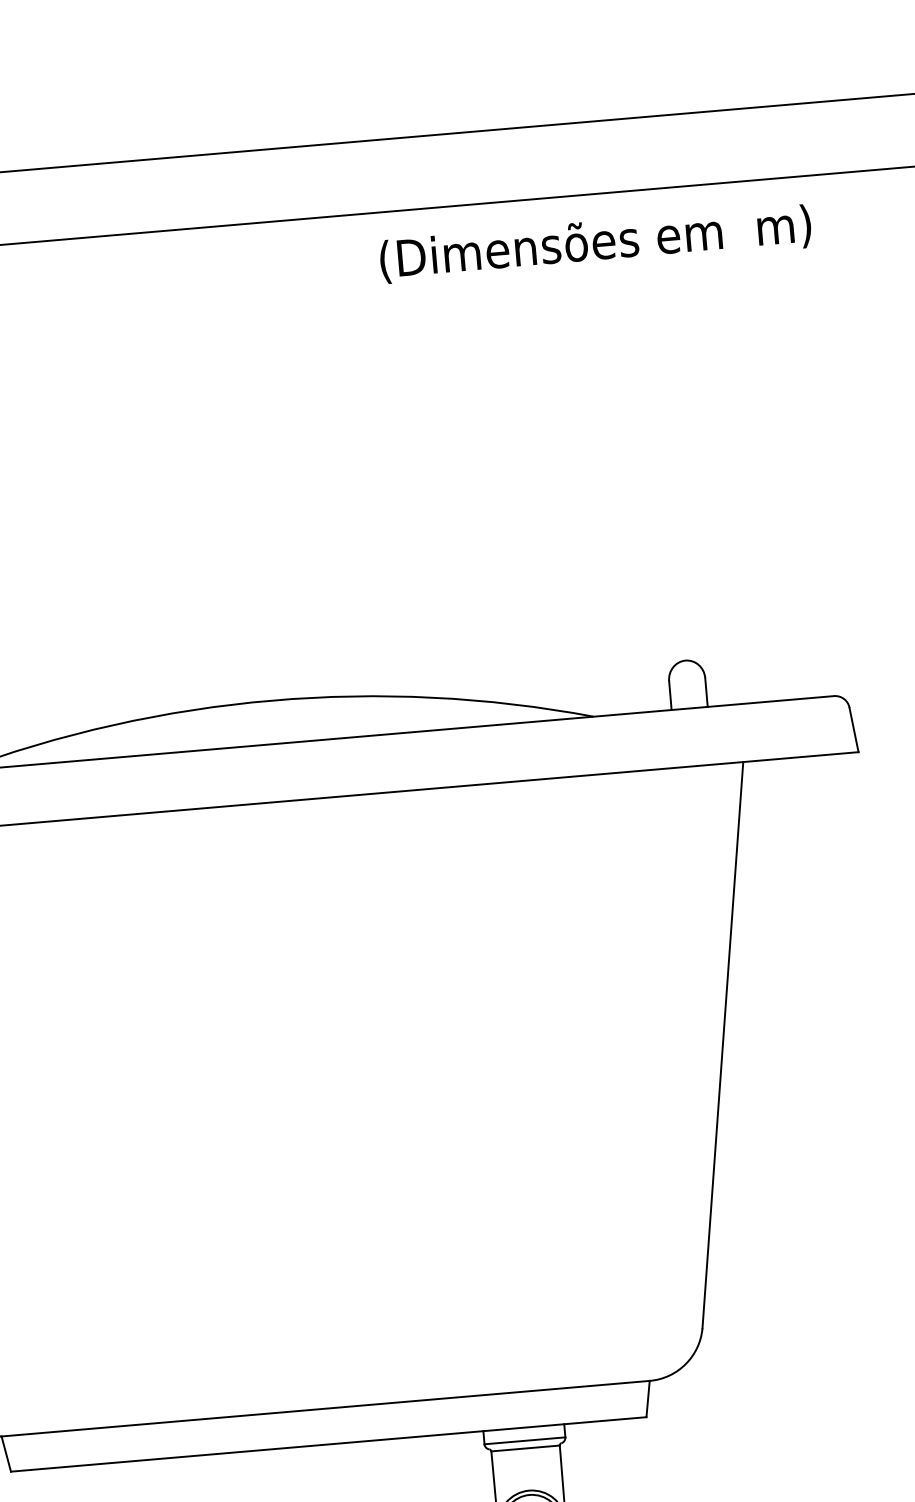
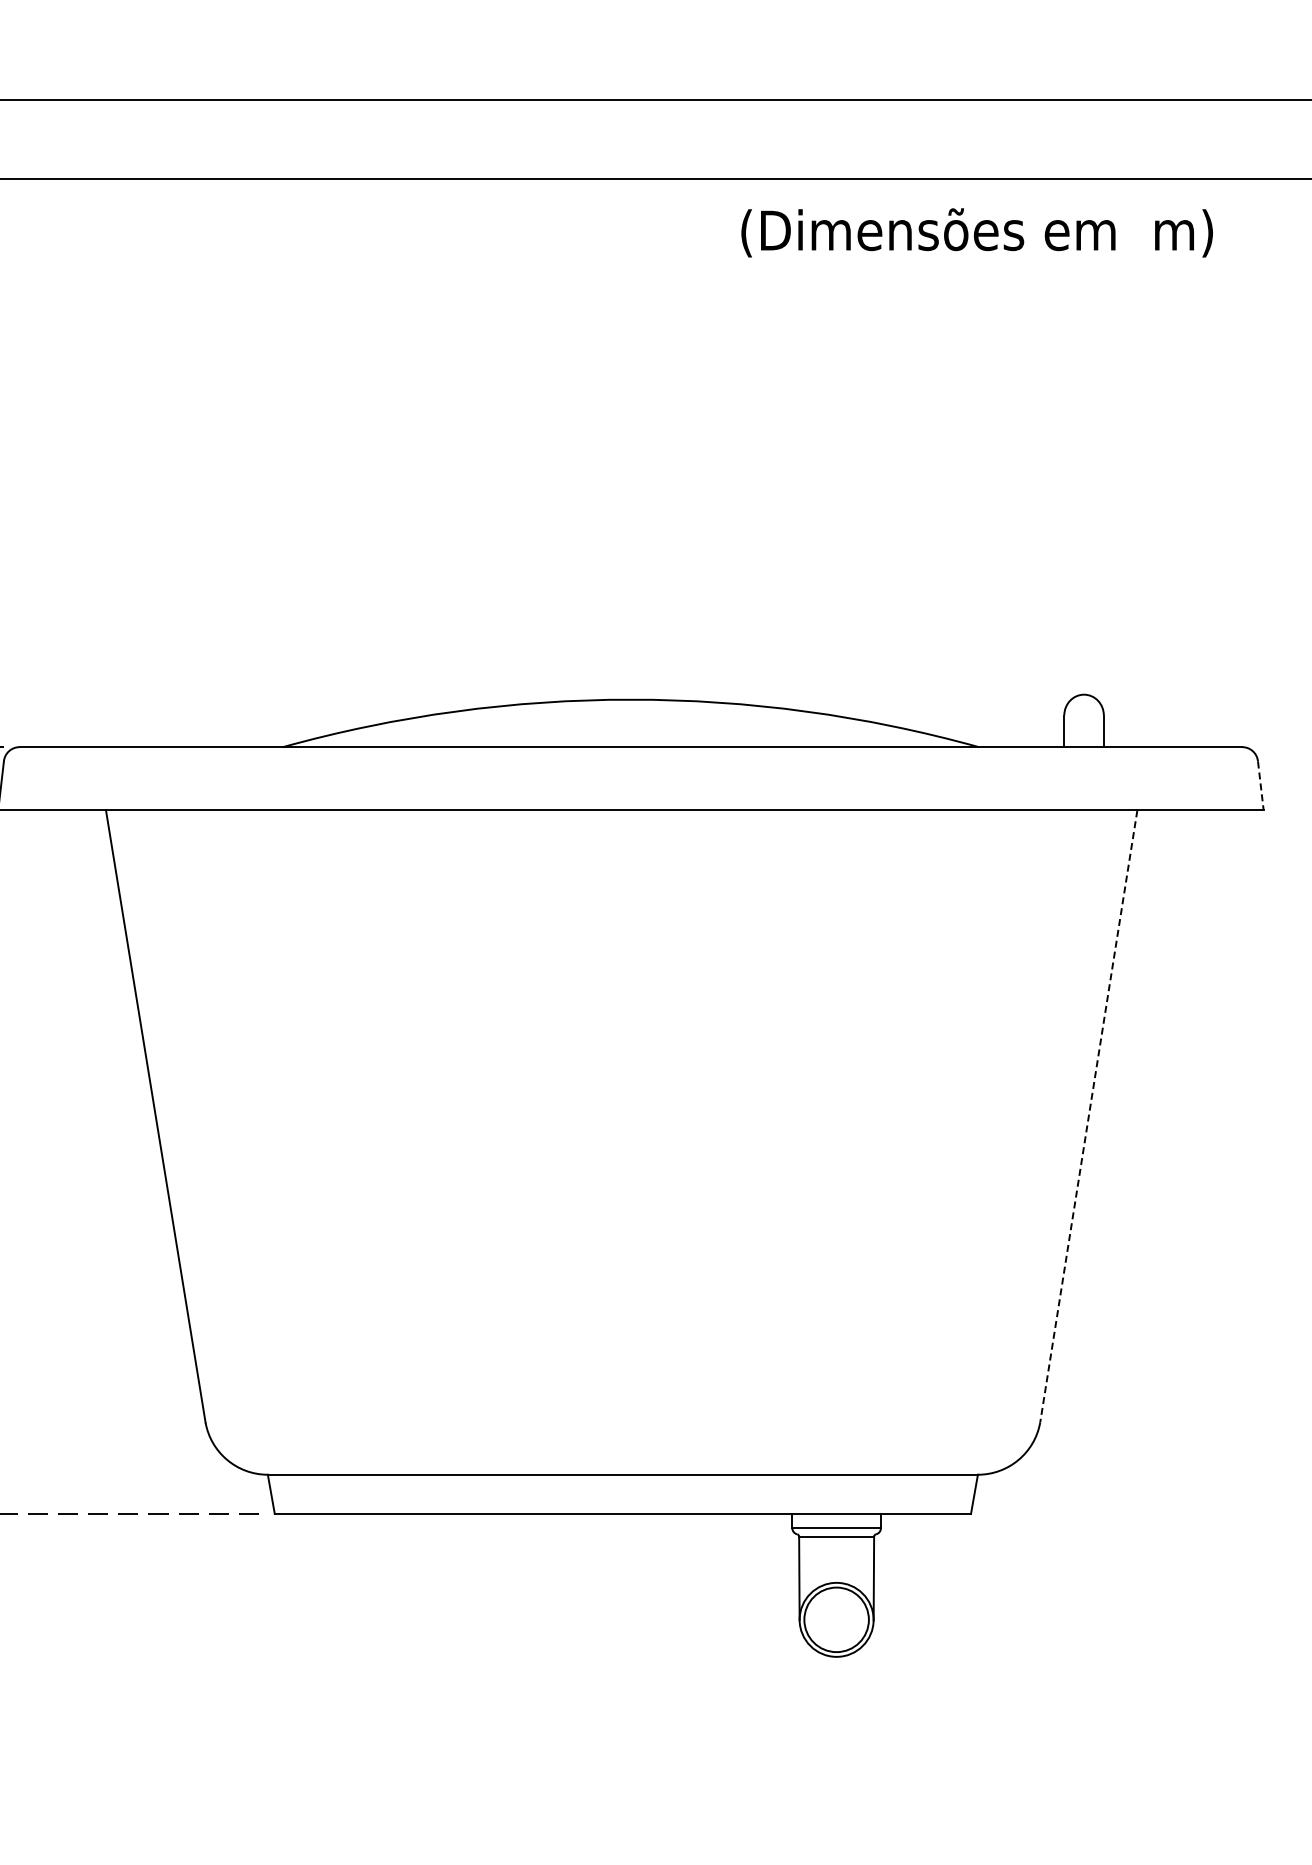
text: (595, 243) -> (976, 232), moved
line: (853, 729) -> (1260, 785), solid -> dashed
line: (722, 1045) -> (1088, 1116), solid -> dashed

